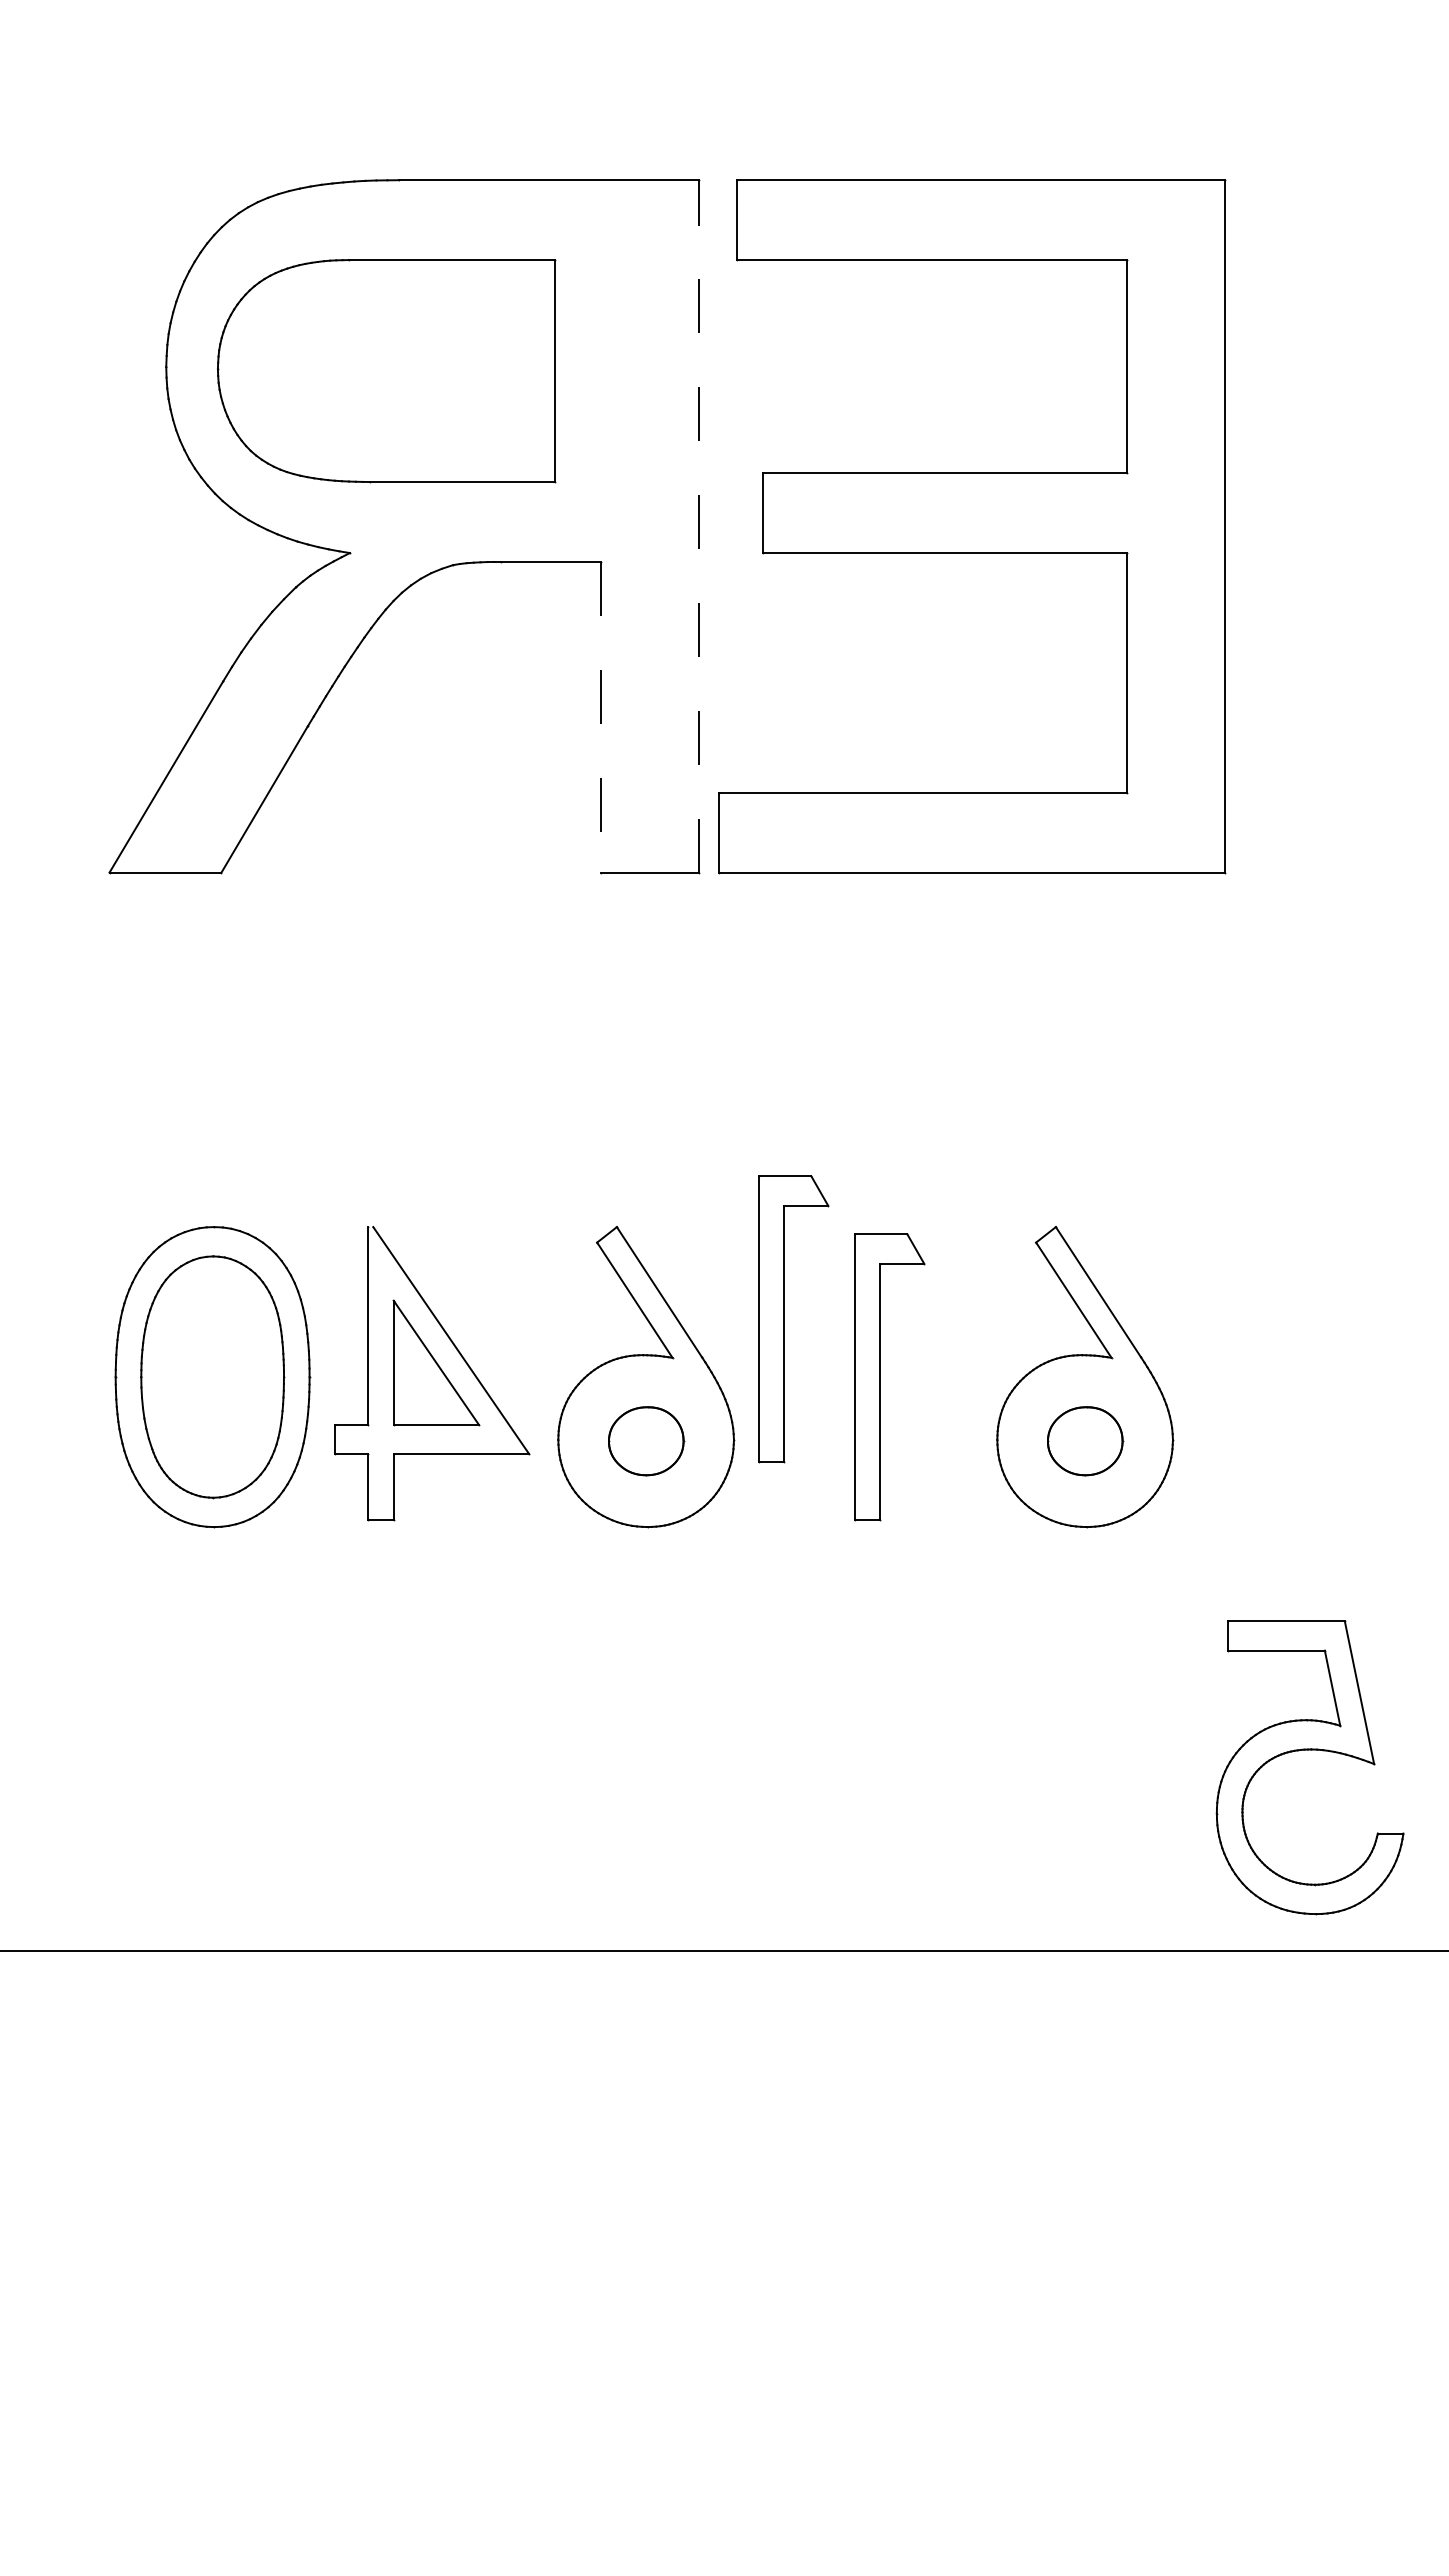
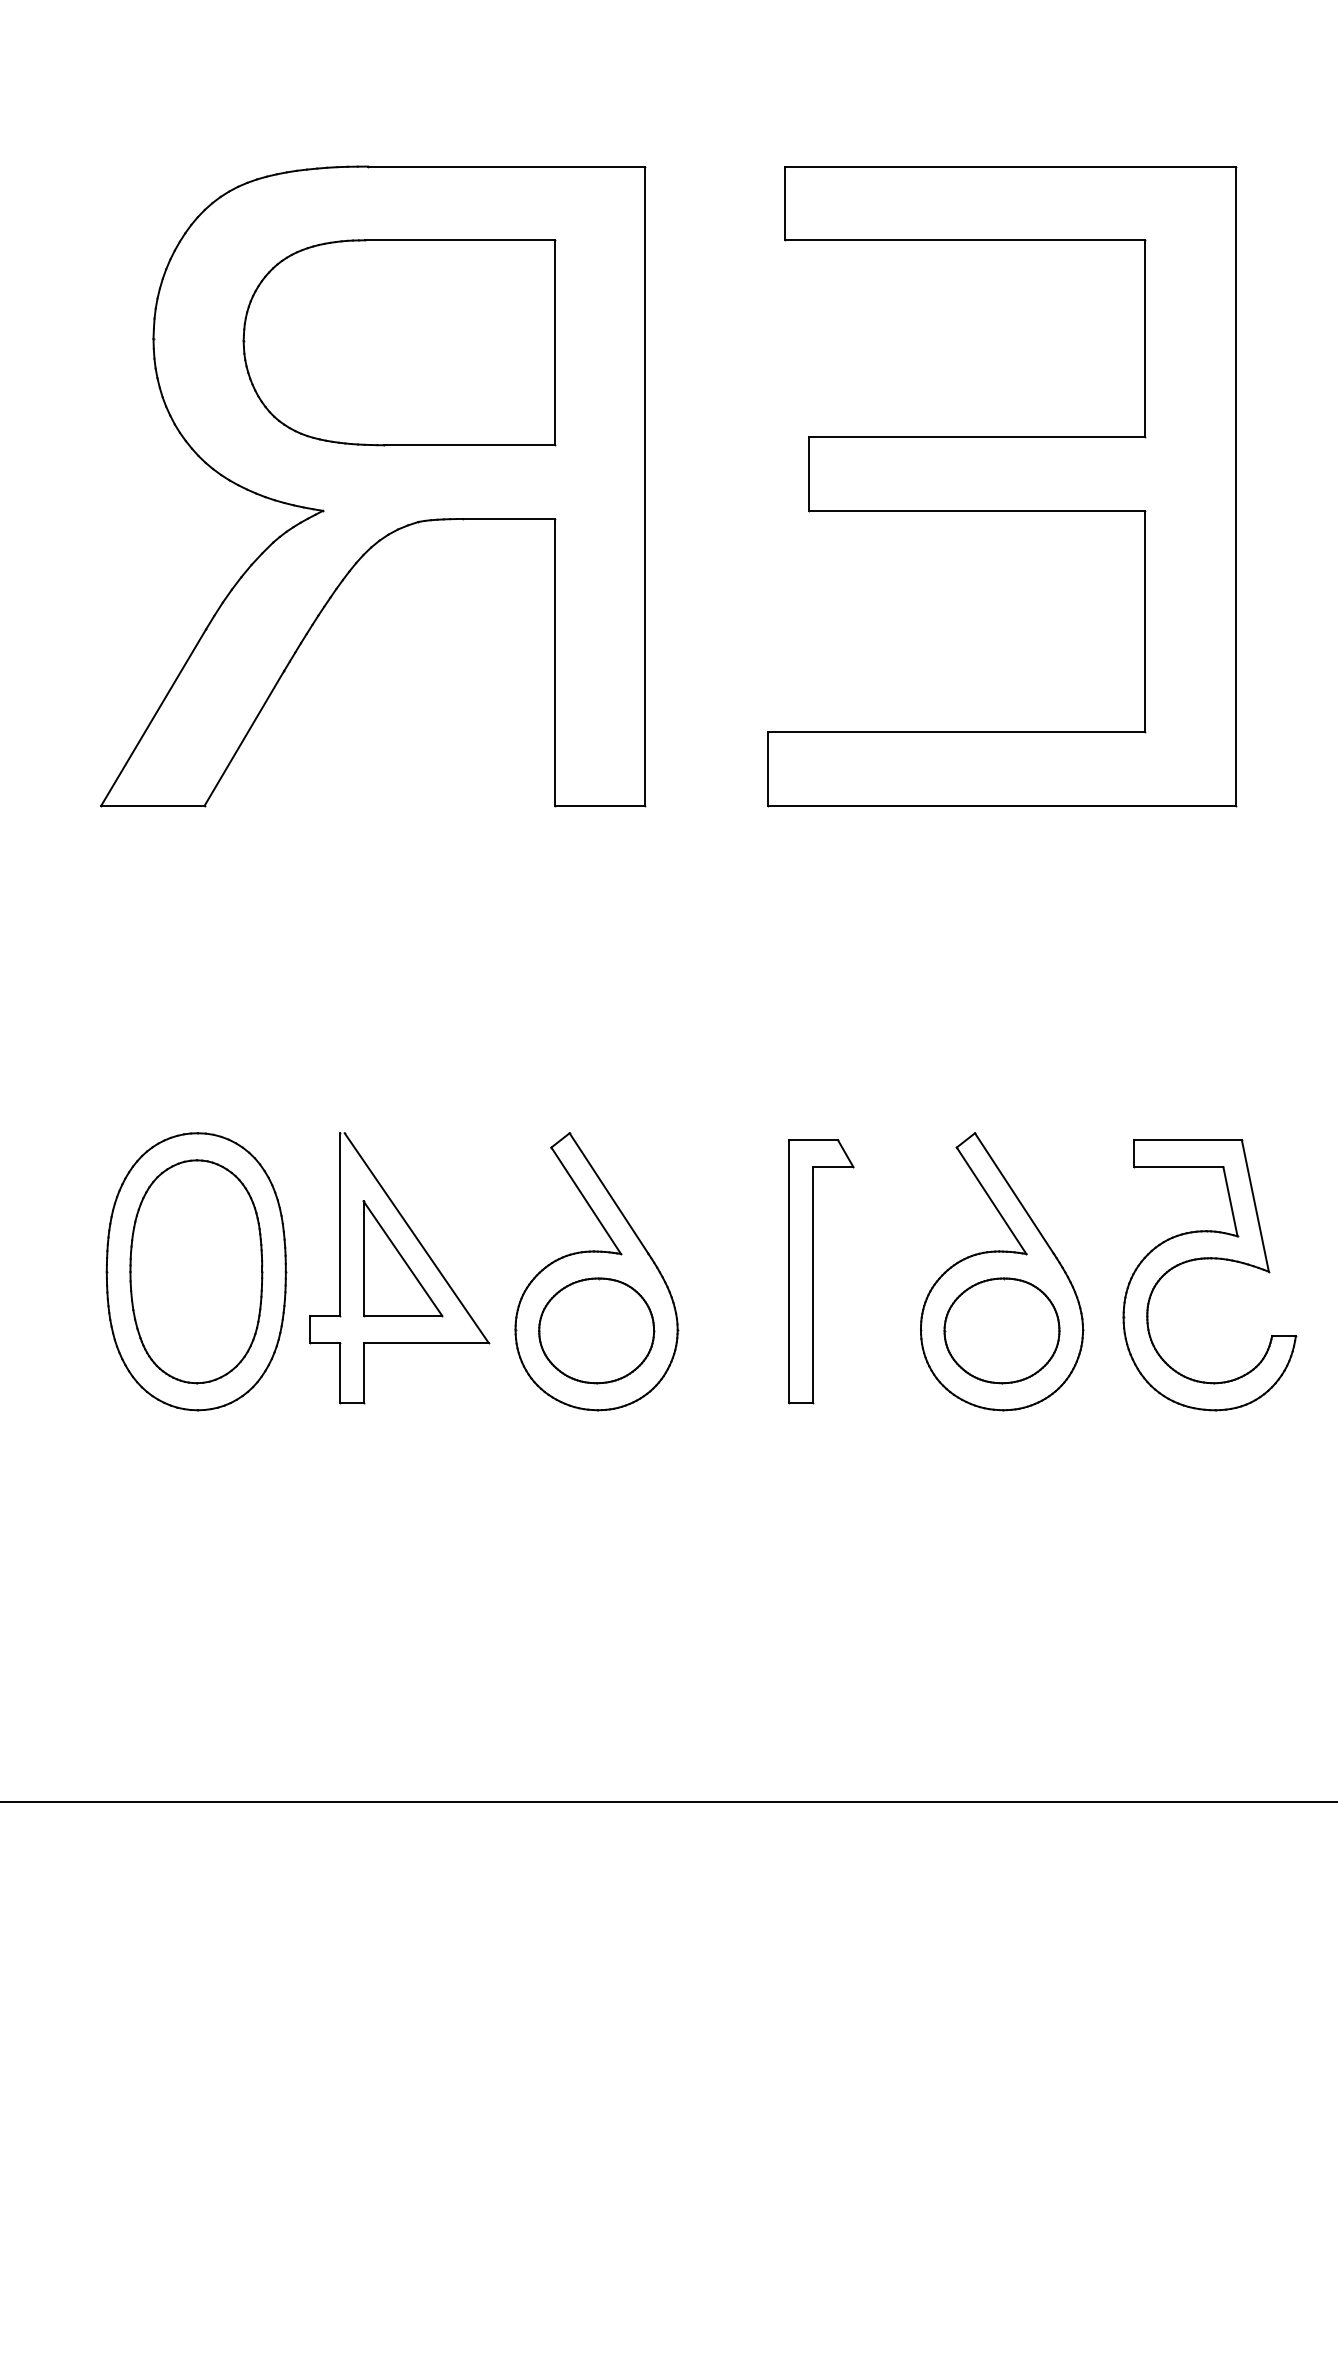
part: (386, 371) -> (399, 343), moved
line: (698, 525) -> (644, 485), dashed -> solid
part: (972, 526) -> (1002, 486), moved
line: (601, 717) -> (555, 662), dashed -> solid
part: (784, 1319) -> (724, 1218), removed
part: (646, 1441) -> (596, 1331), size x1.67
part: (1085, 1441) -> (1002, 1331), size x1.67
part: (1309, 1750) -> (1209, 1259), moved

